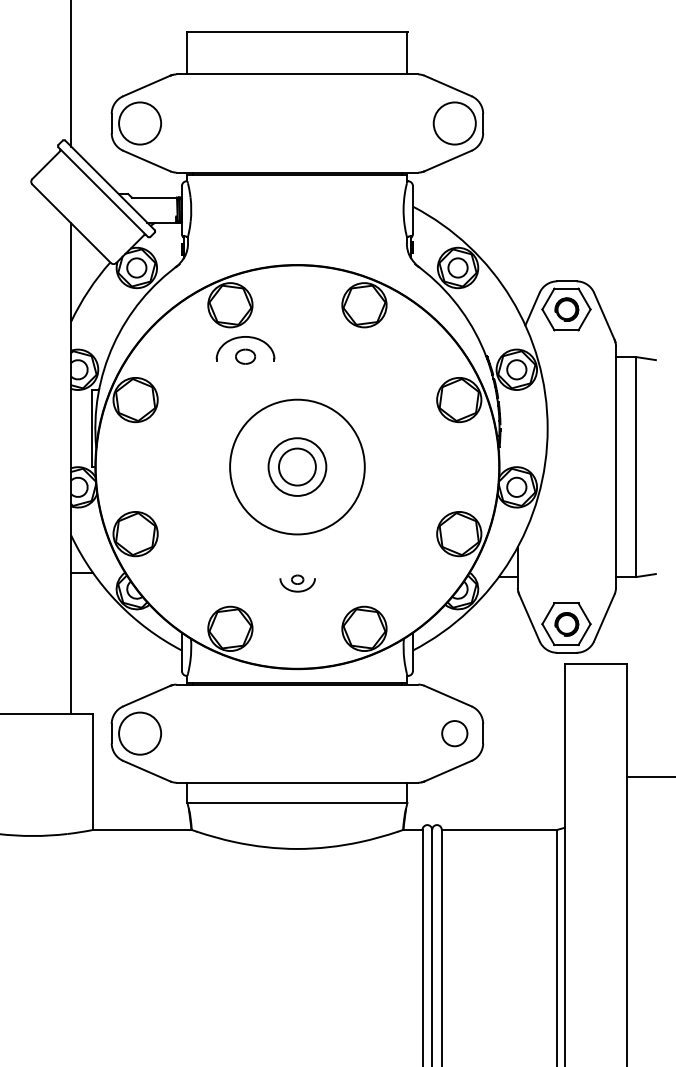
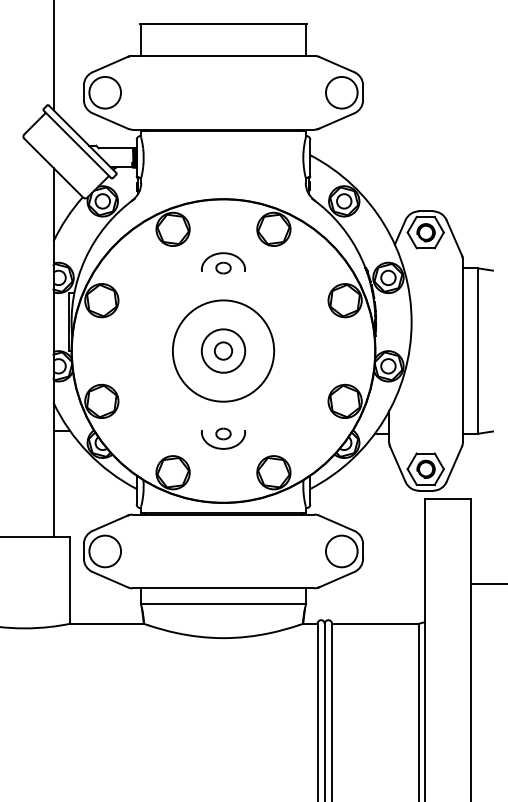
part: (245, 350) -> (223, 263), moved
circle: (297, 466) -> (223, 350), size x0.62
part: (297, 583) -> (223, 438), size x1.67
circle: (454, 733) -> (341, 551), size x1.67

